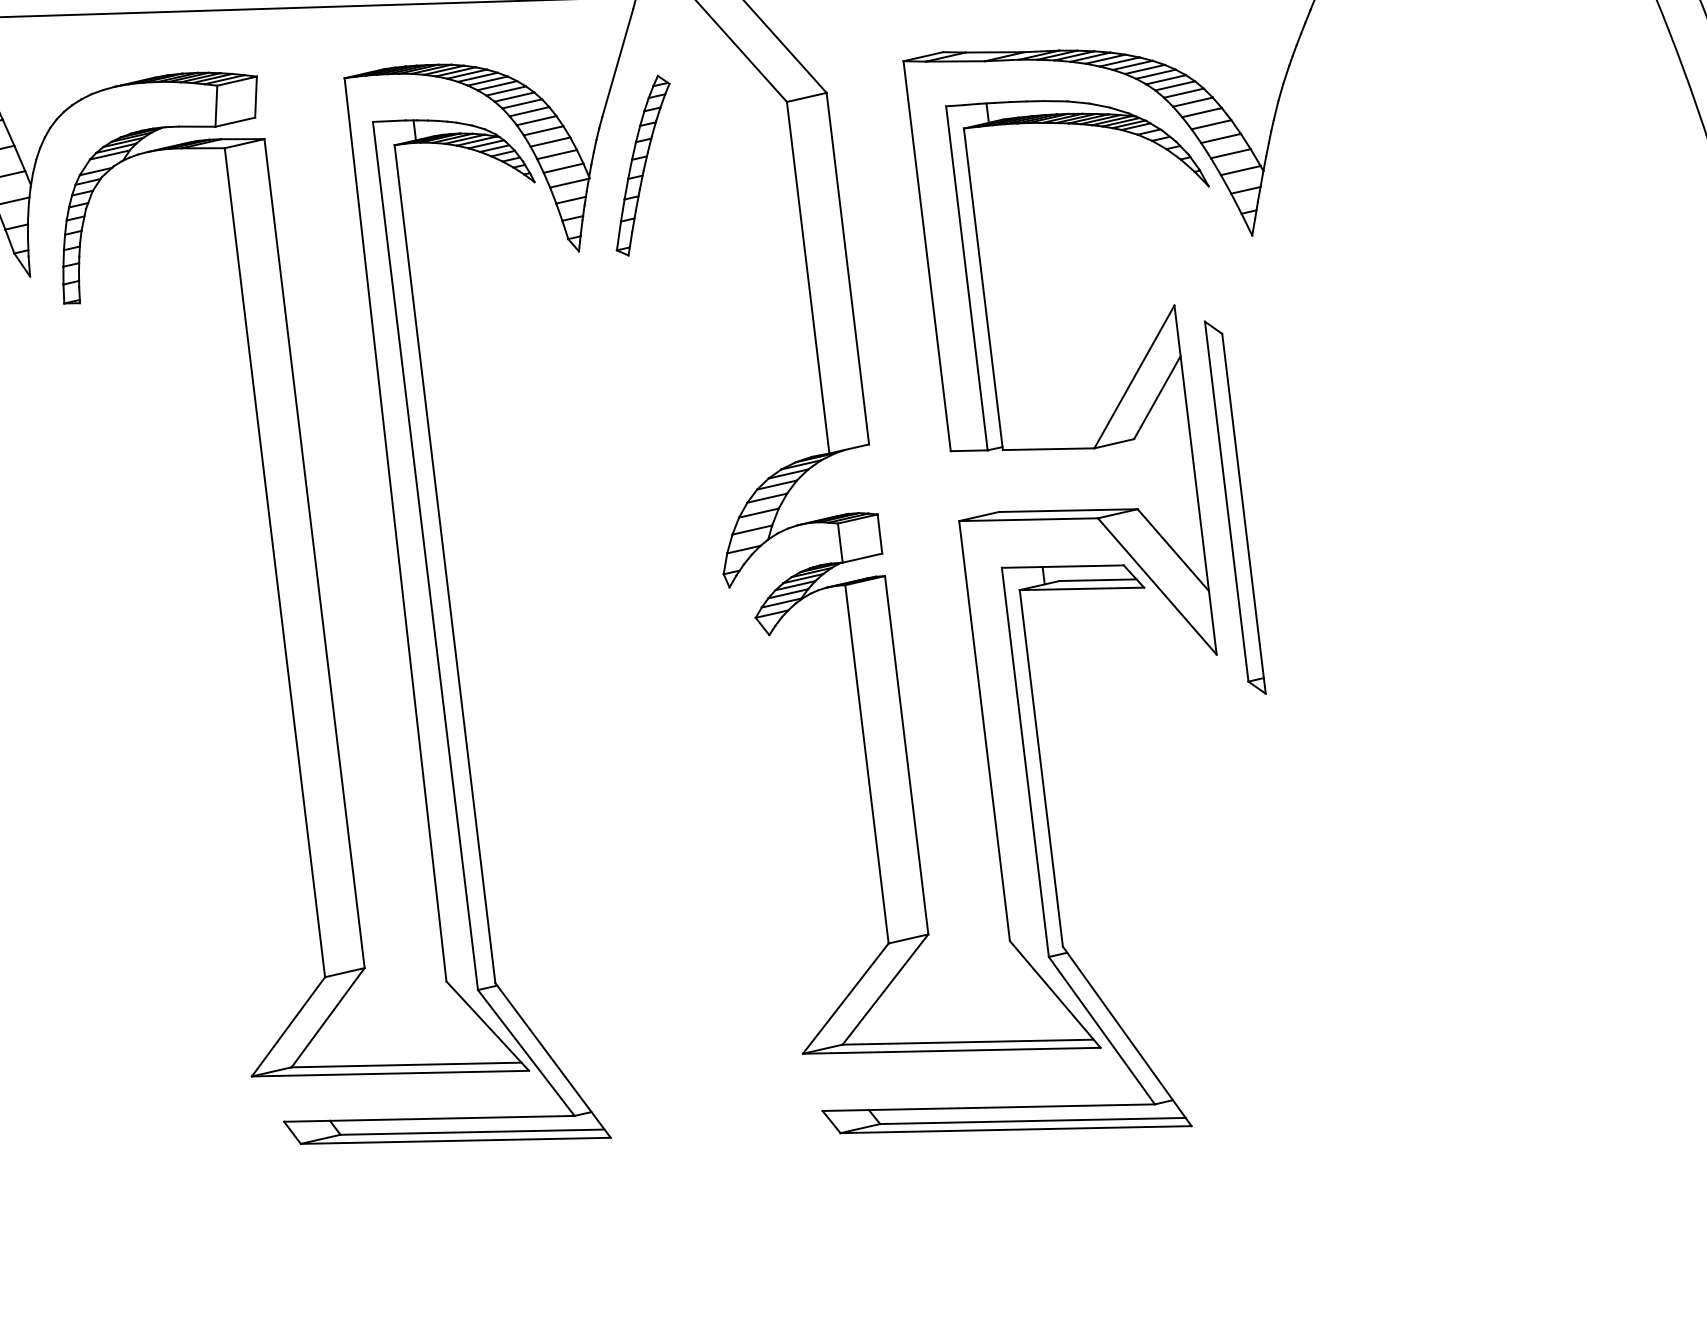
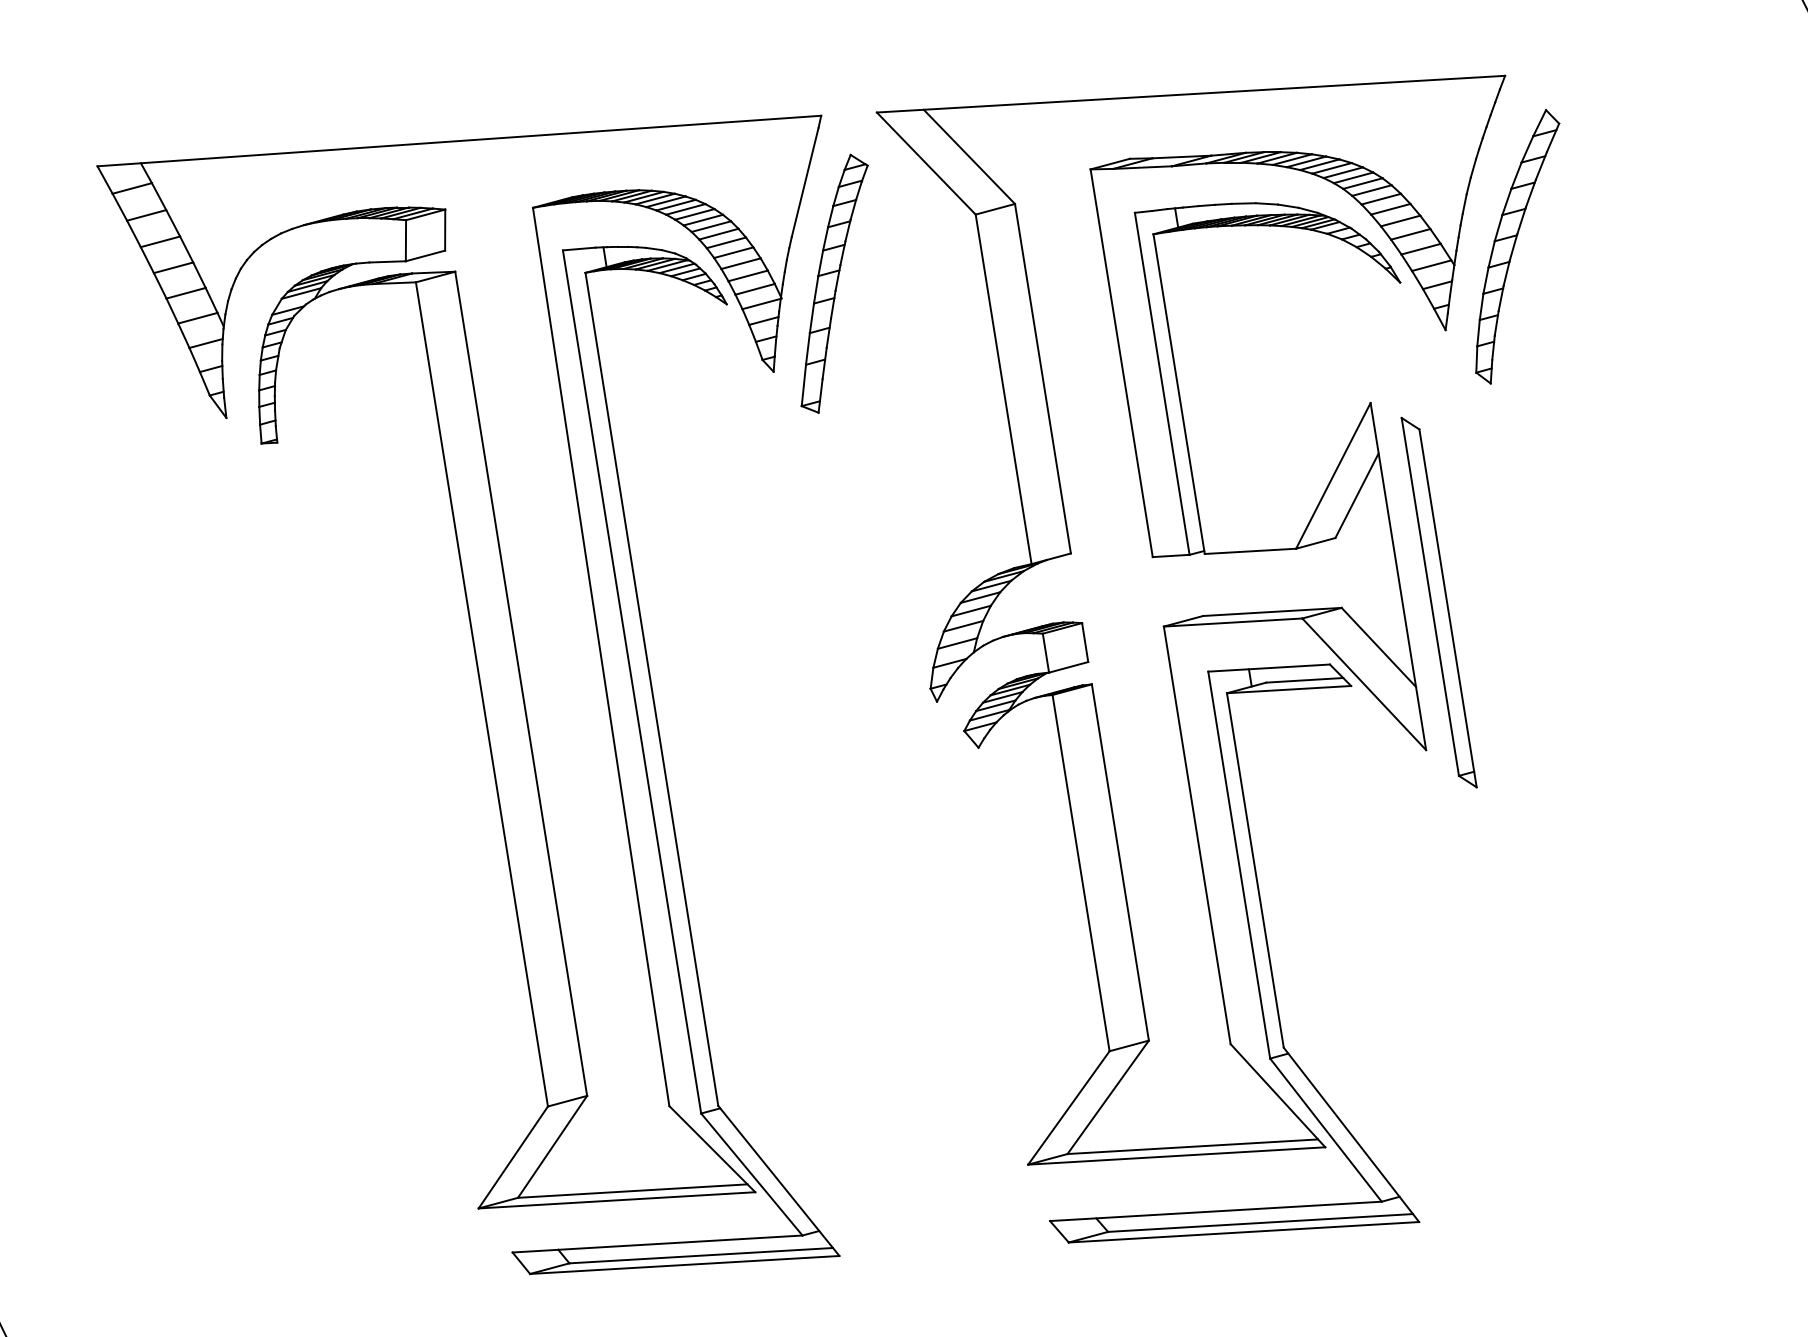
part: (1327, 154) -> (1517, 246), added
part: (643, 165) -> (834, 283), size x1.43

